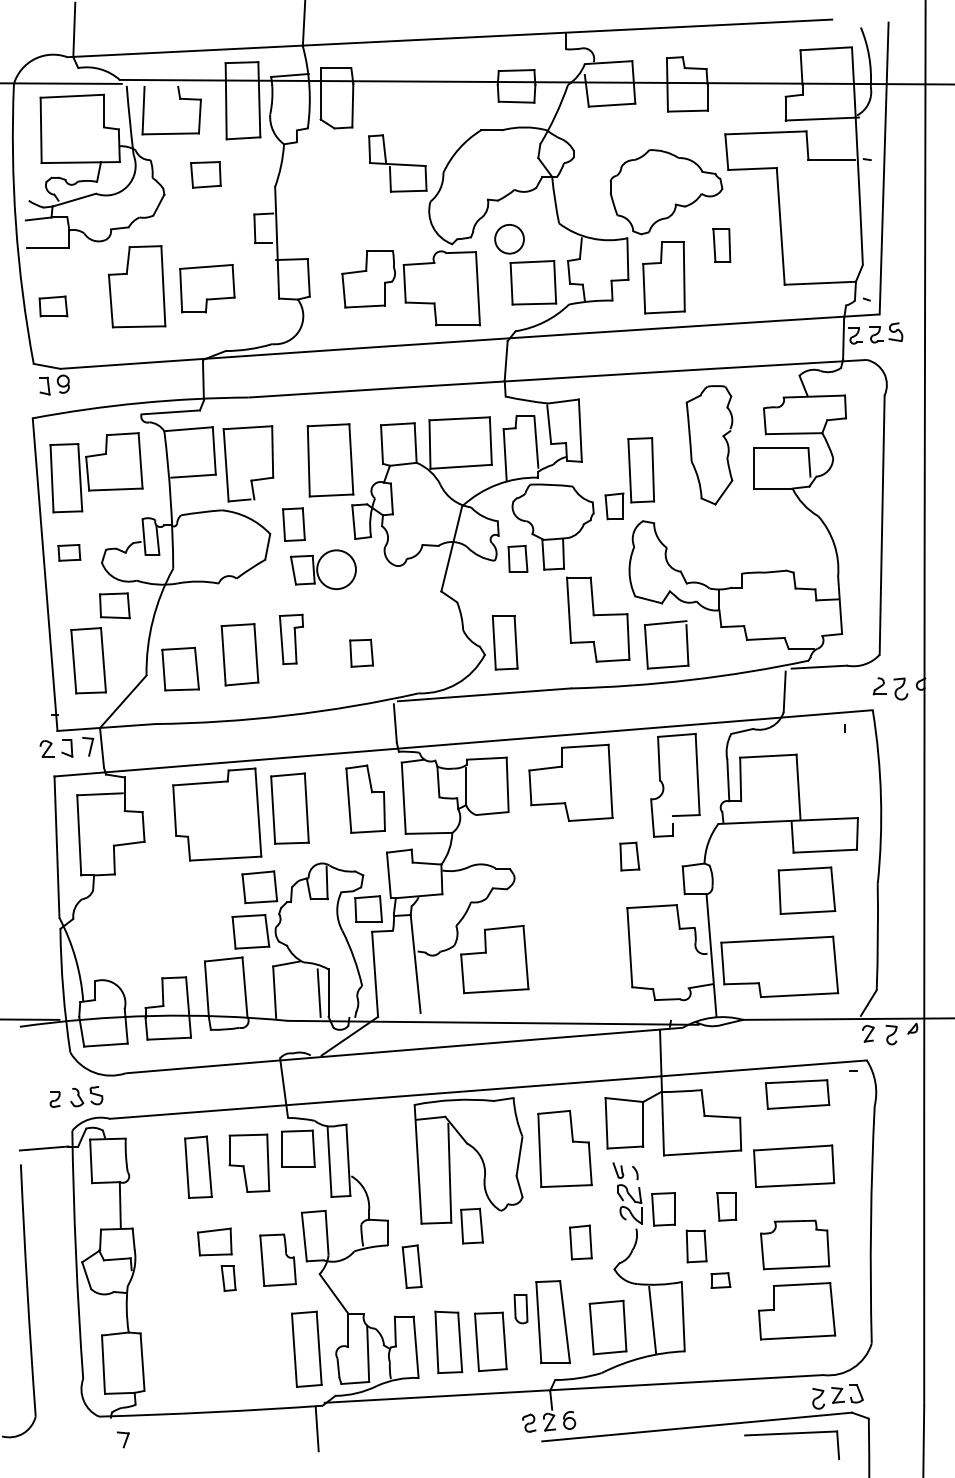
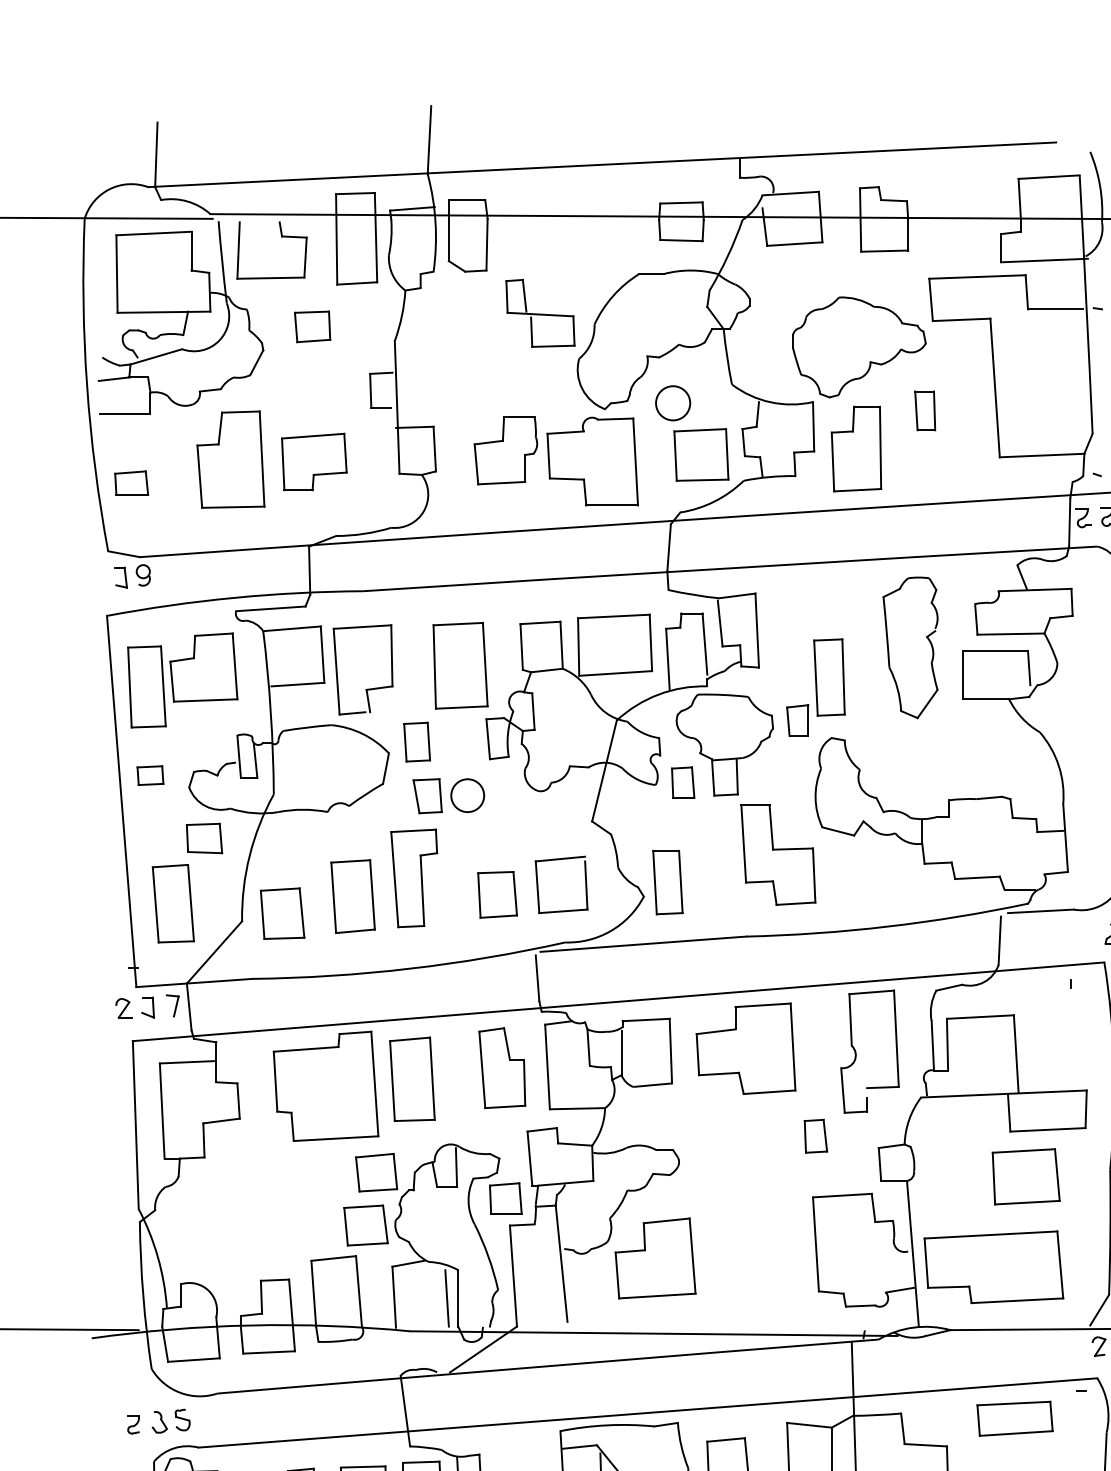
circle: (336, 569) -> (467, 795), size x0.71
part: (291, 639) -> (414, 878), size x1.67
part: (647, 644) -> (538, 884), moved
part: (361, 653) -> (497, 895), size x1.43

